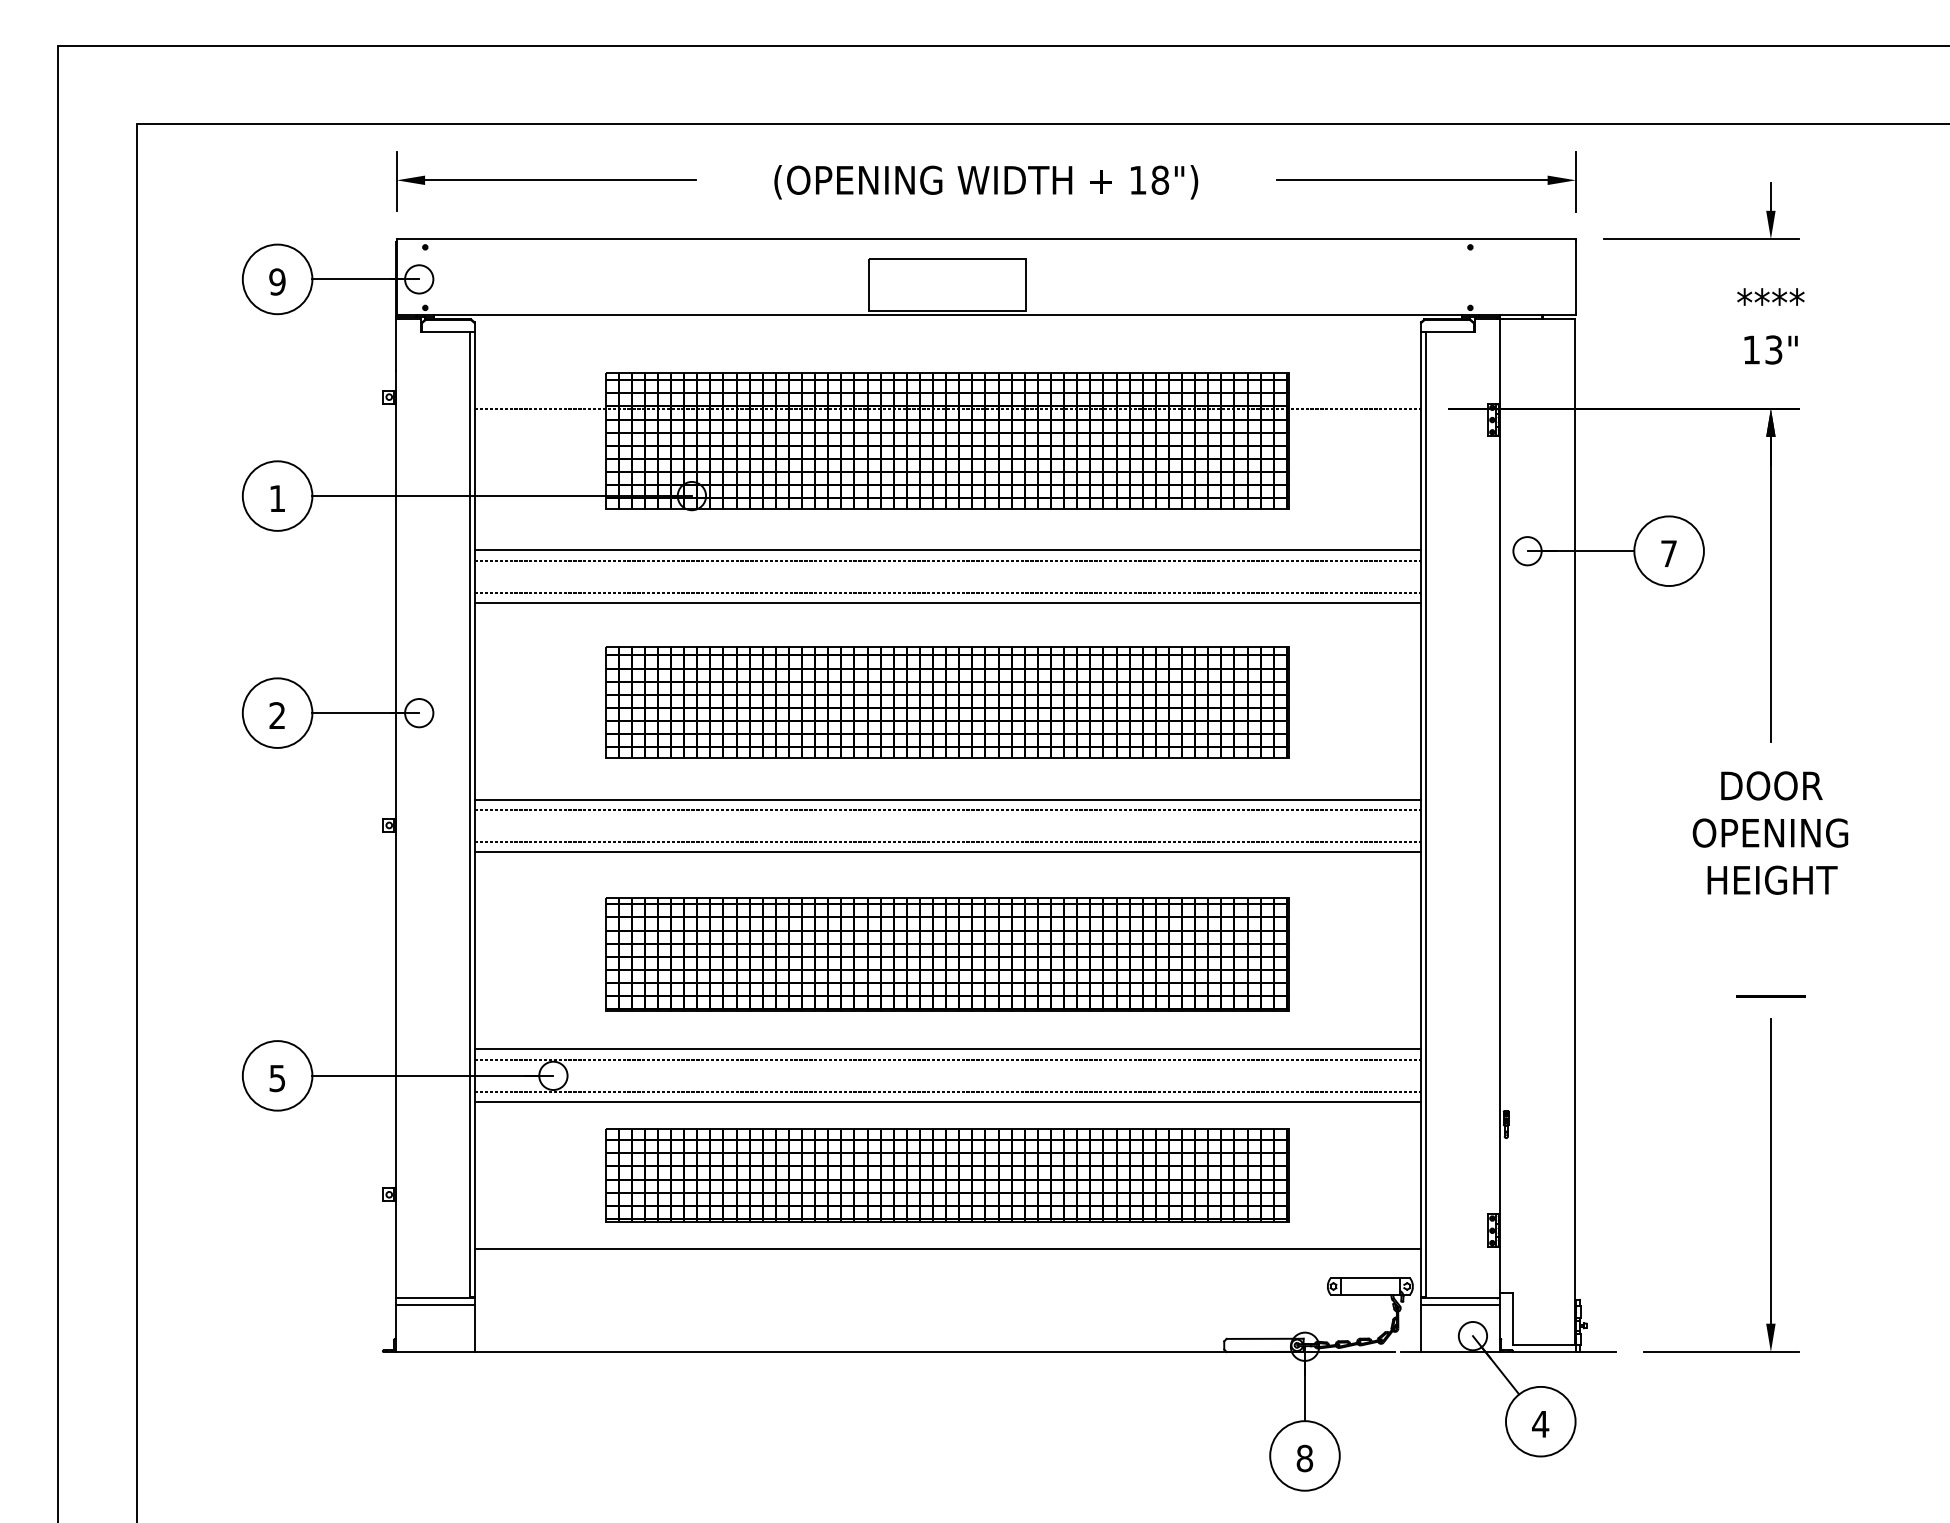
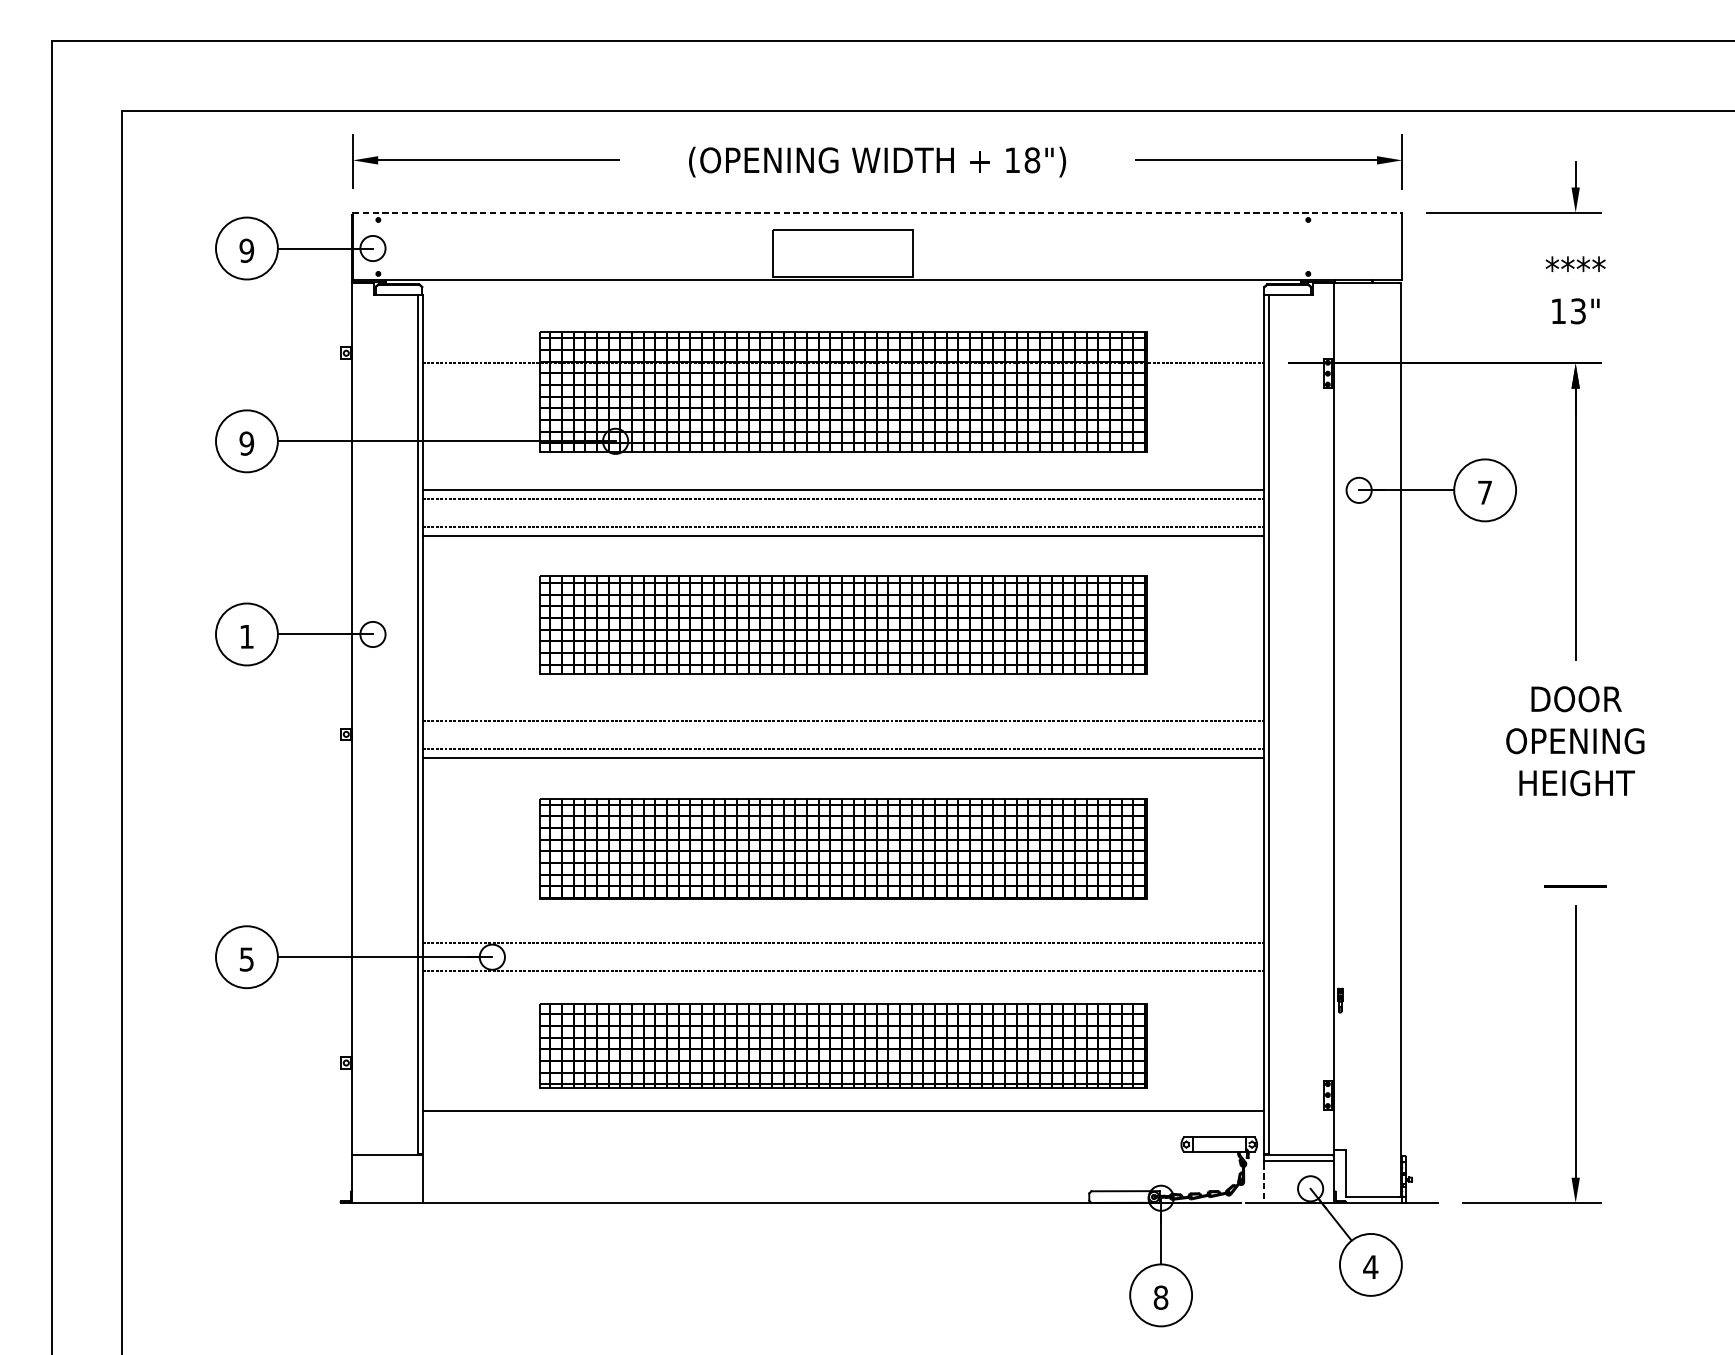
line: (986, 239) -> (877, 213), solid -> dashed
text: (277, 498) -> (246, 443), 1 -> 9
text: (276, 715) -> (245, 636), 2 -> 1
line: (947, 799) -> (843, 711), removed
line: (947, 1049) -> (843, 933), removed
line: (947, 1101) -> (843, 980), removed
line: (435, 1304) -> (387, 1160), removed
line: (1421, 1330) -> (1264, 1183), solid -> dashed

